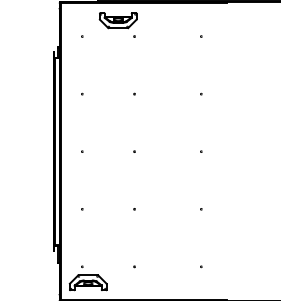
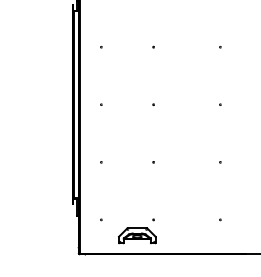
part: (87, 282) -> (136, 235), moved

